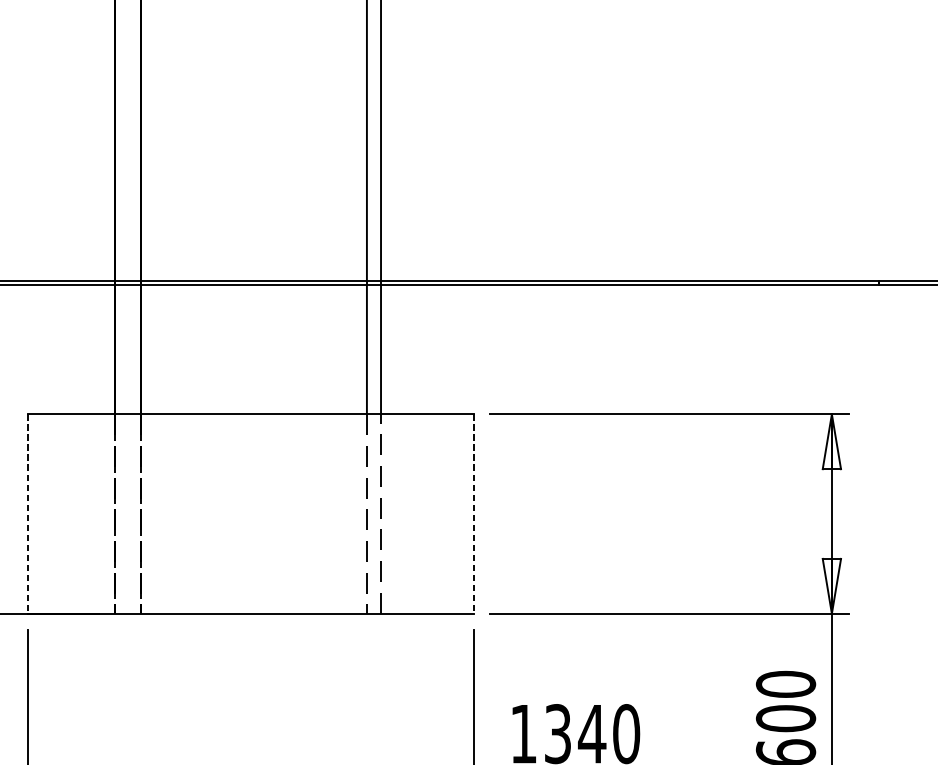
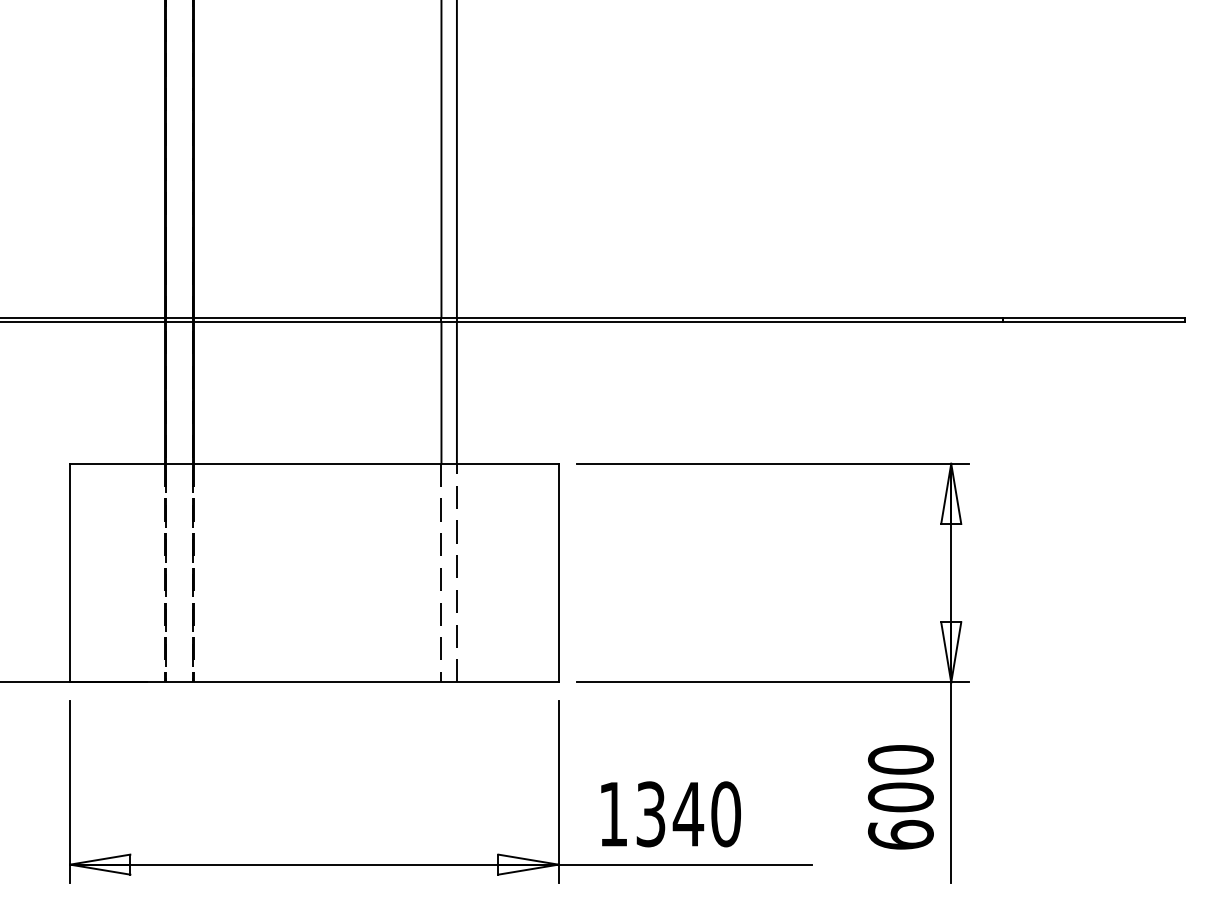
line: (28, 514) -> (70, 573), dashed -> solid
line: (473, 514) -> (558, 573), dashed -> solid

